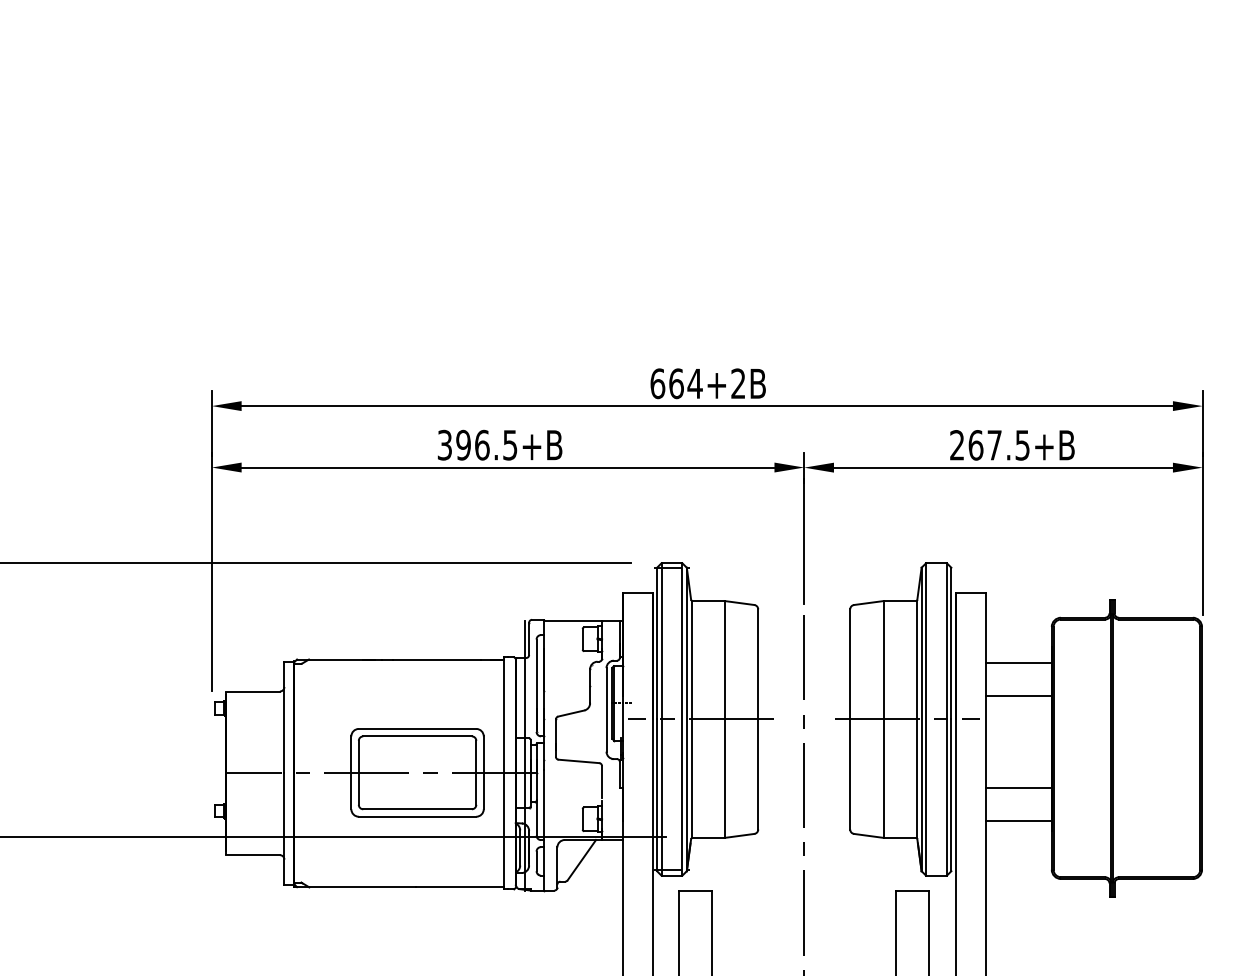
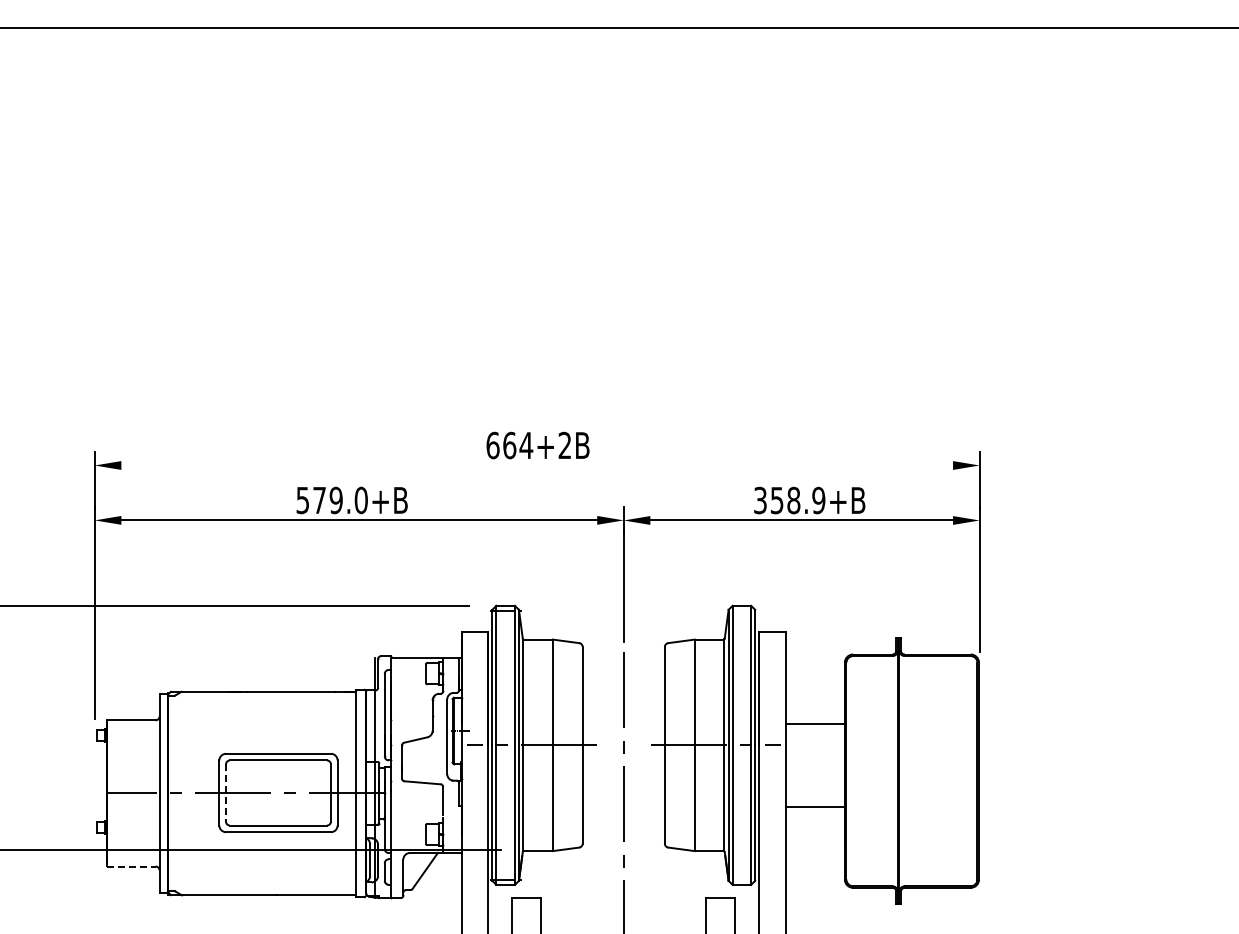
line: (708, 406) -> (538, 465), removed
text: (478, 445) -> (332, 500), 396.5+B -> 579.0+B
text: (989, 445) -> (789, 500), 267.5+B -> 358.9+B
line: (1017, 663) -> (814, 695), removed
line: (359, 773) -> (226, 793), solid -> dashed
line: (1017, 821) -> (814, 836), removed
line: (252, 855) -> (131, 866), solid -> dashed

